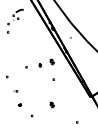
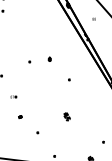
part: (51, 61) -> (66, 53), removed

